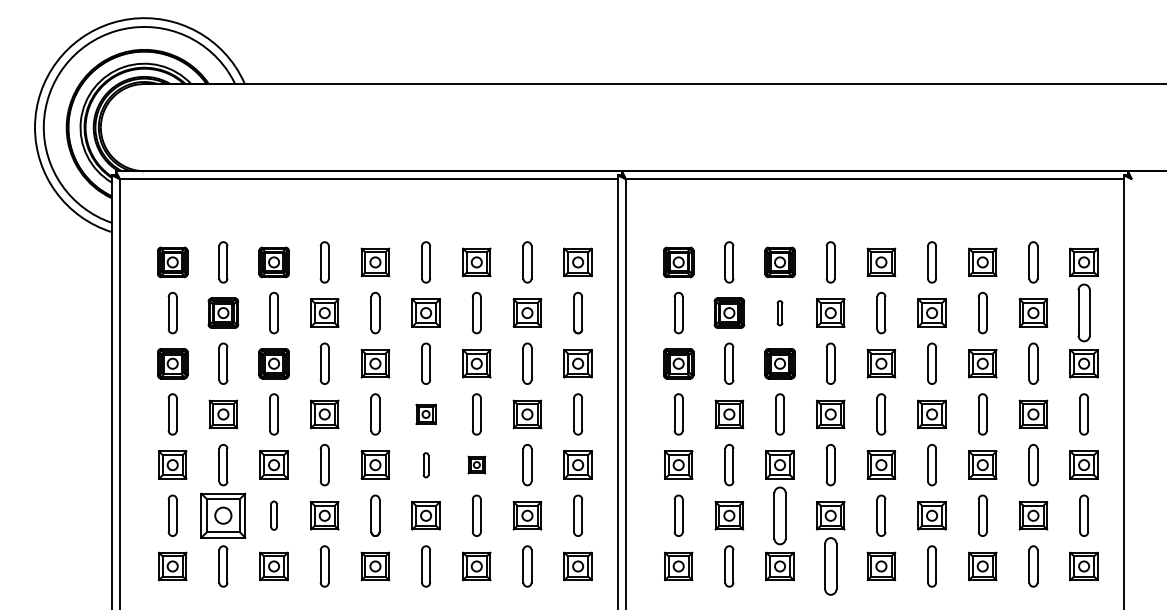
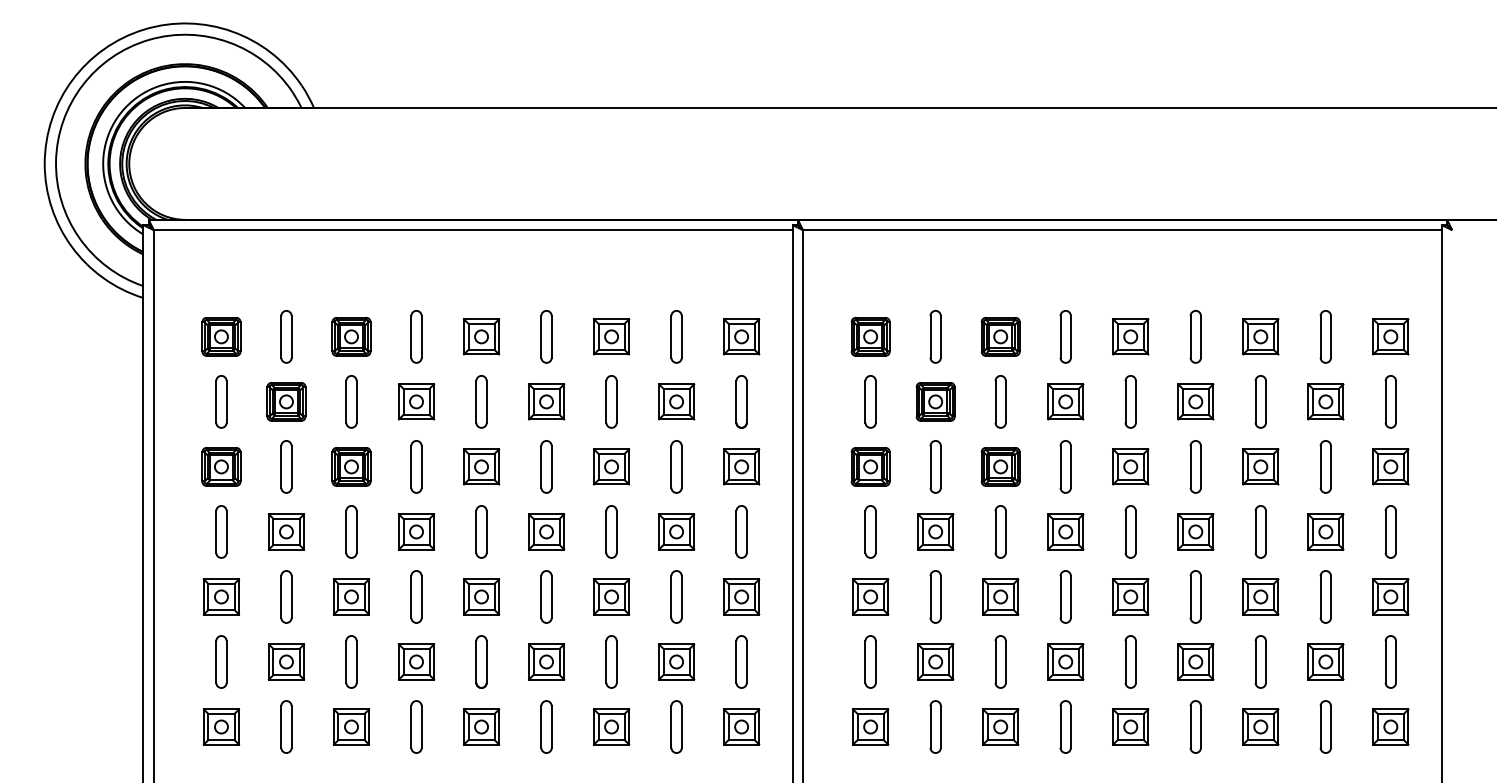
part: (779, 313) -> (999, 402), size x1.67
part: (1083, 313) -> (1390, 402), size x0.71
part: (425, 414) -> (545, 531), size x1.43
part: (476, 464) -> (611, 596), size x1.67
part: (425, 465) -> (545, 597), size x1.67
part: (223, 515) -> (286, 661), size x0.62
part: (273, 515) -> (350, 661), size x1.43
part: (779, 515) -> (999, 661), size x0.71
part: (830, 566) -> (1065, 727), size x0.71

